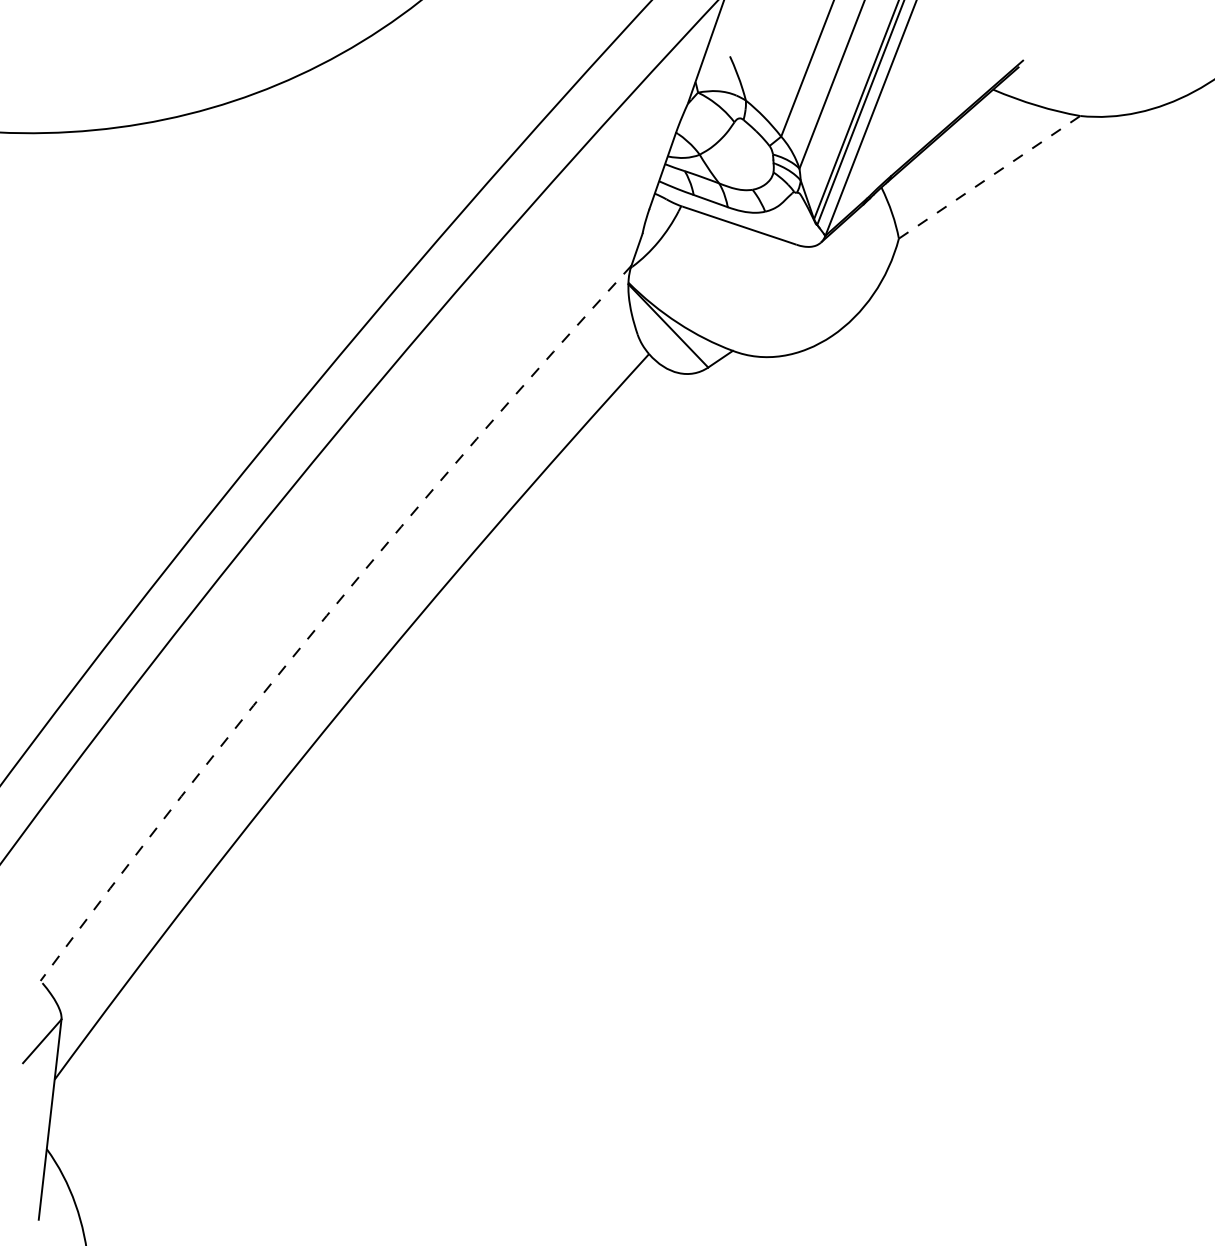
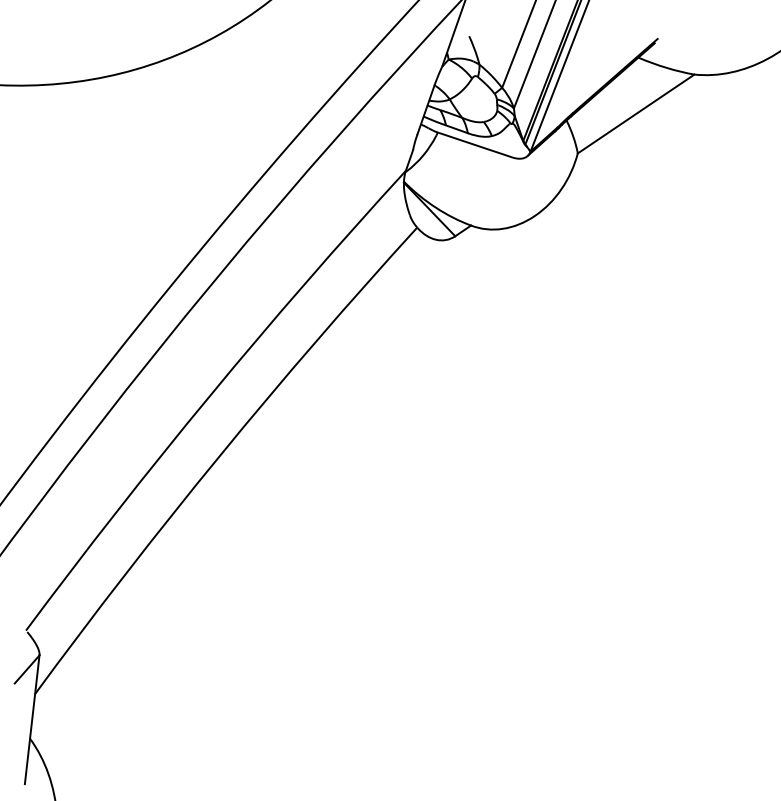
line: (990, 176) -> (636, 113), dashed -> solid
arc: (327, 615) -> (210, 395), dashed -> solid

